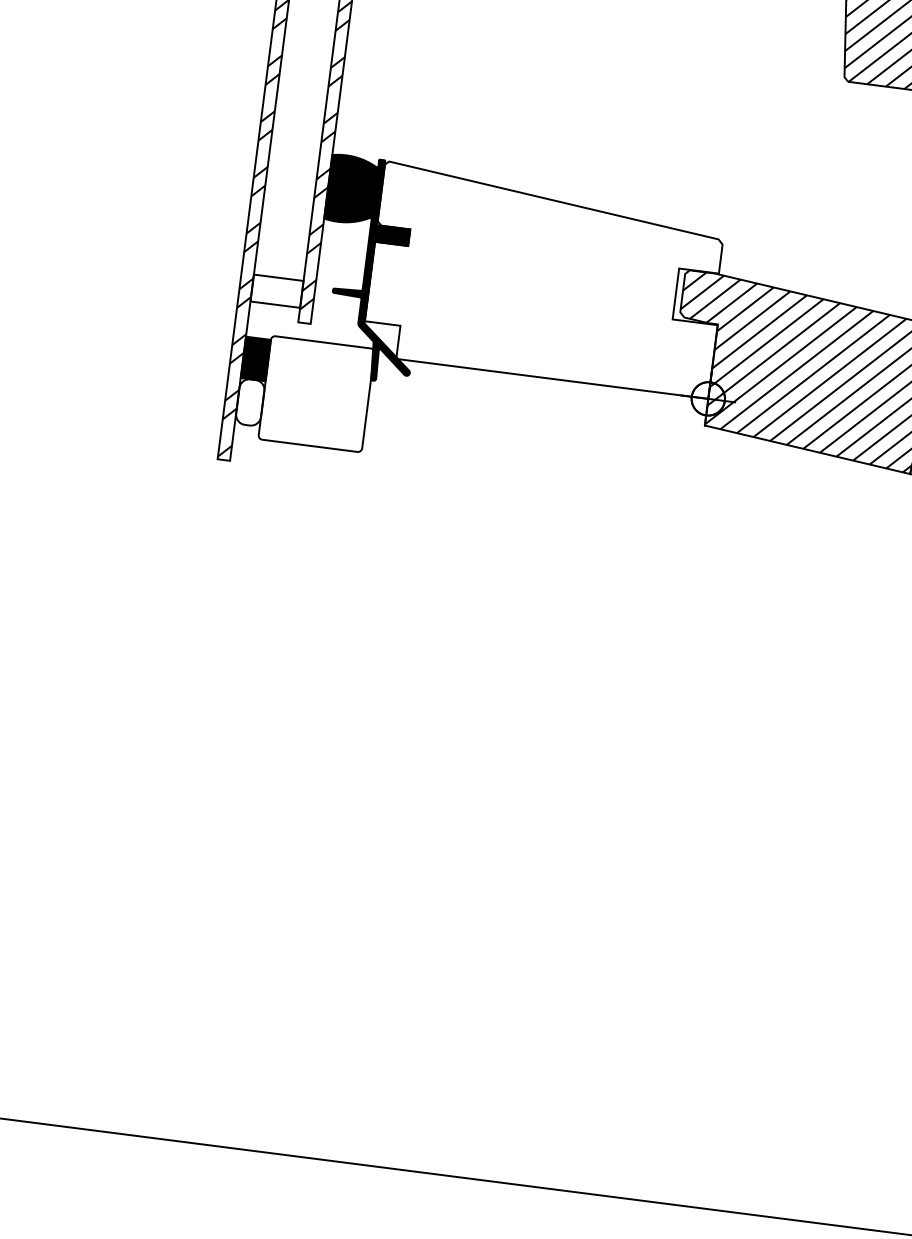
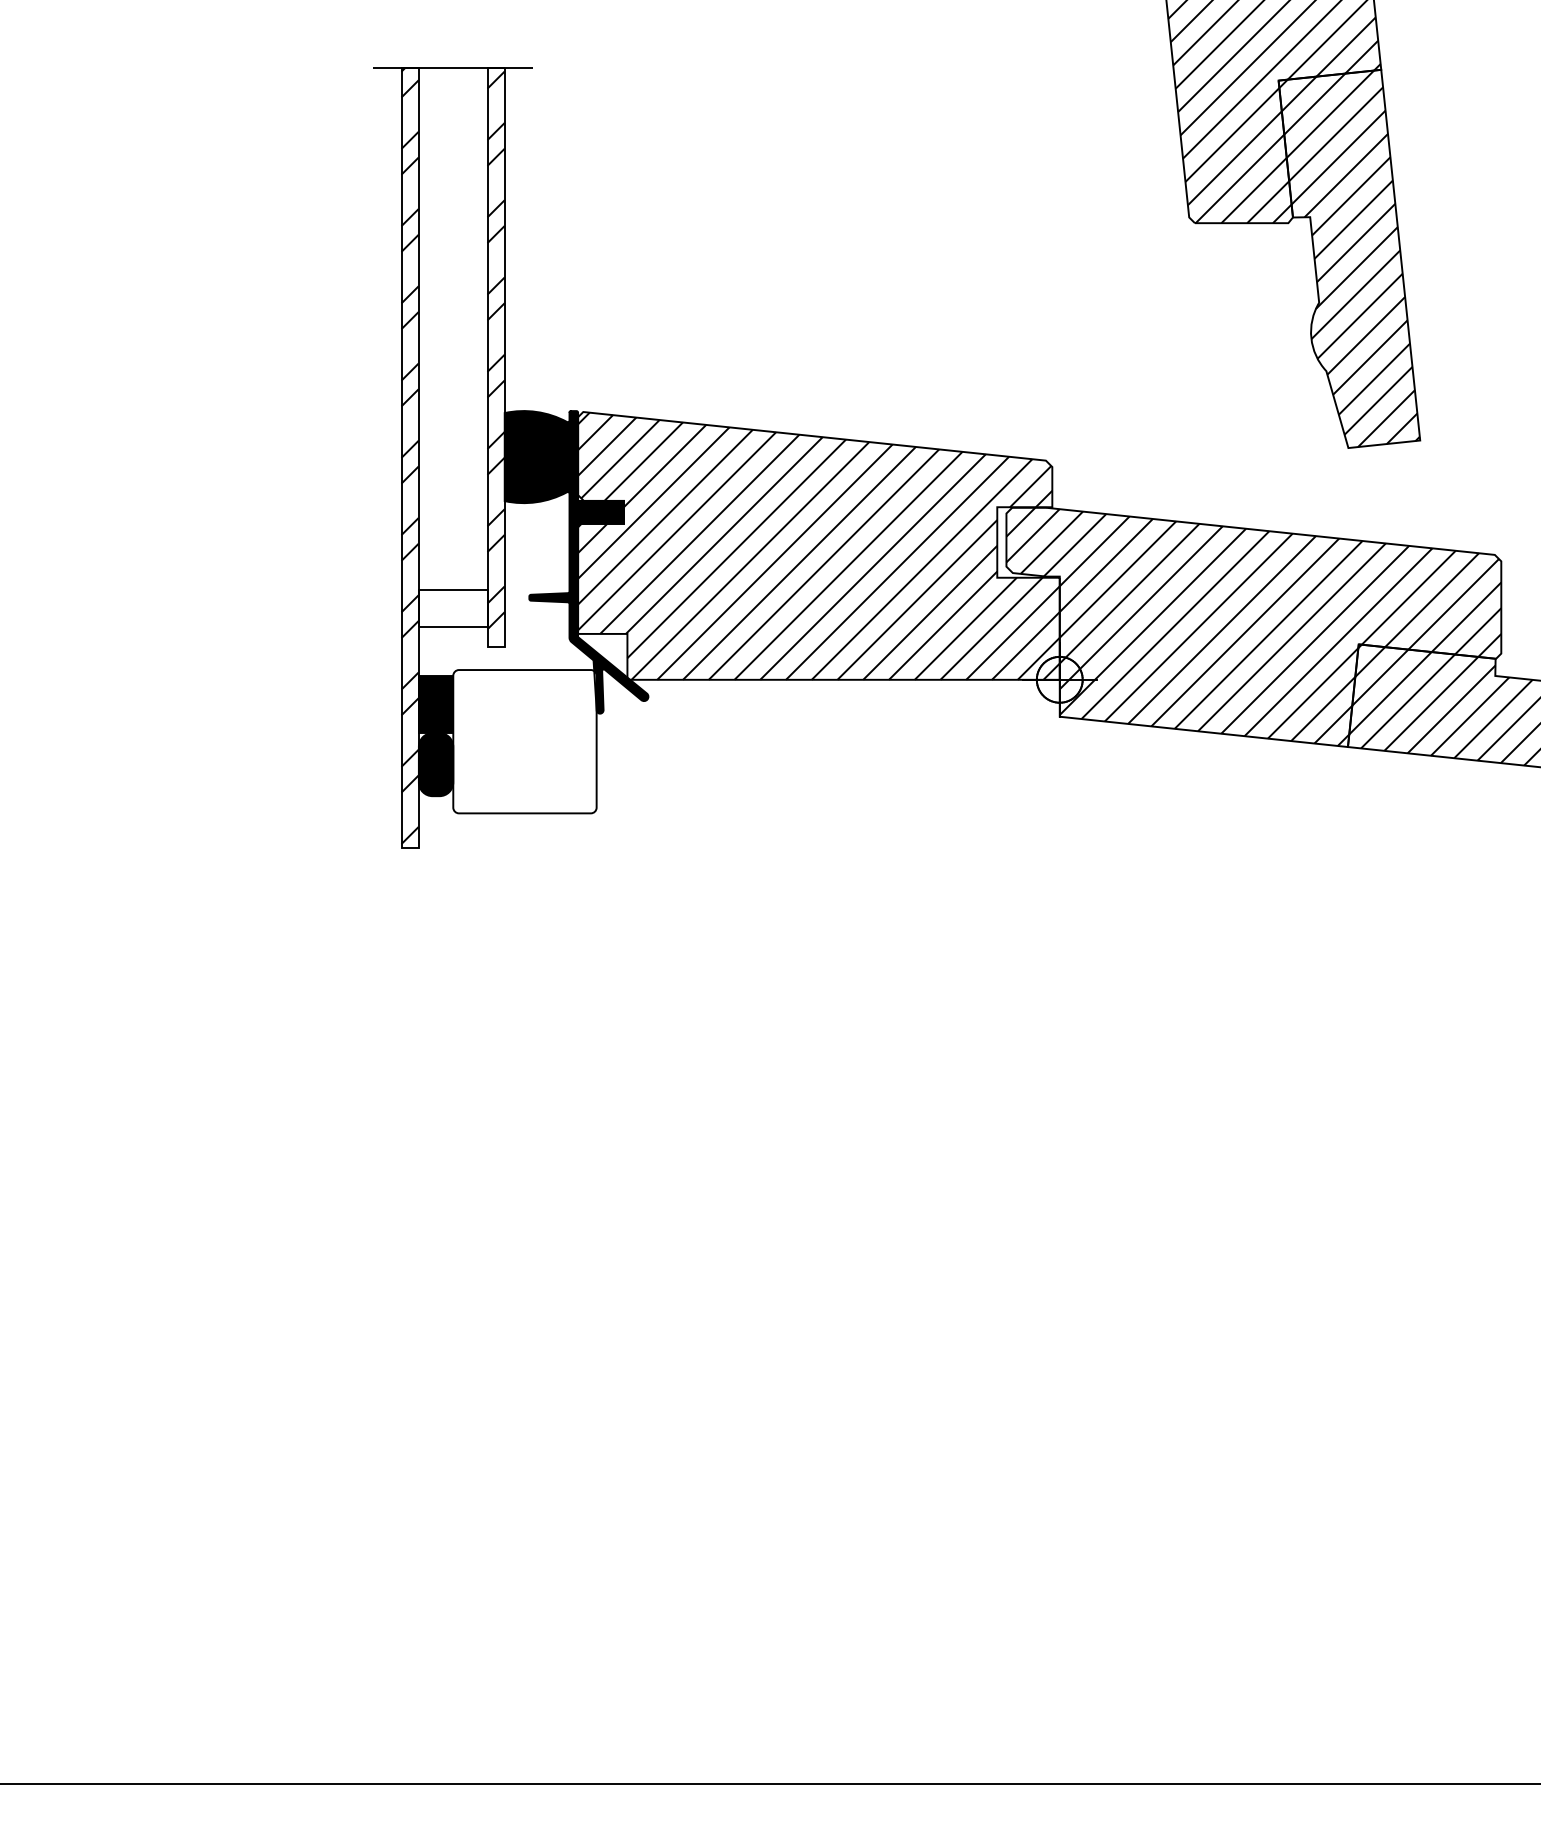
hatch: (546, 279) -> (818, 545), added
fill: (249, 402) -> (435, 764), added

